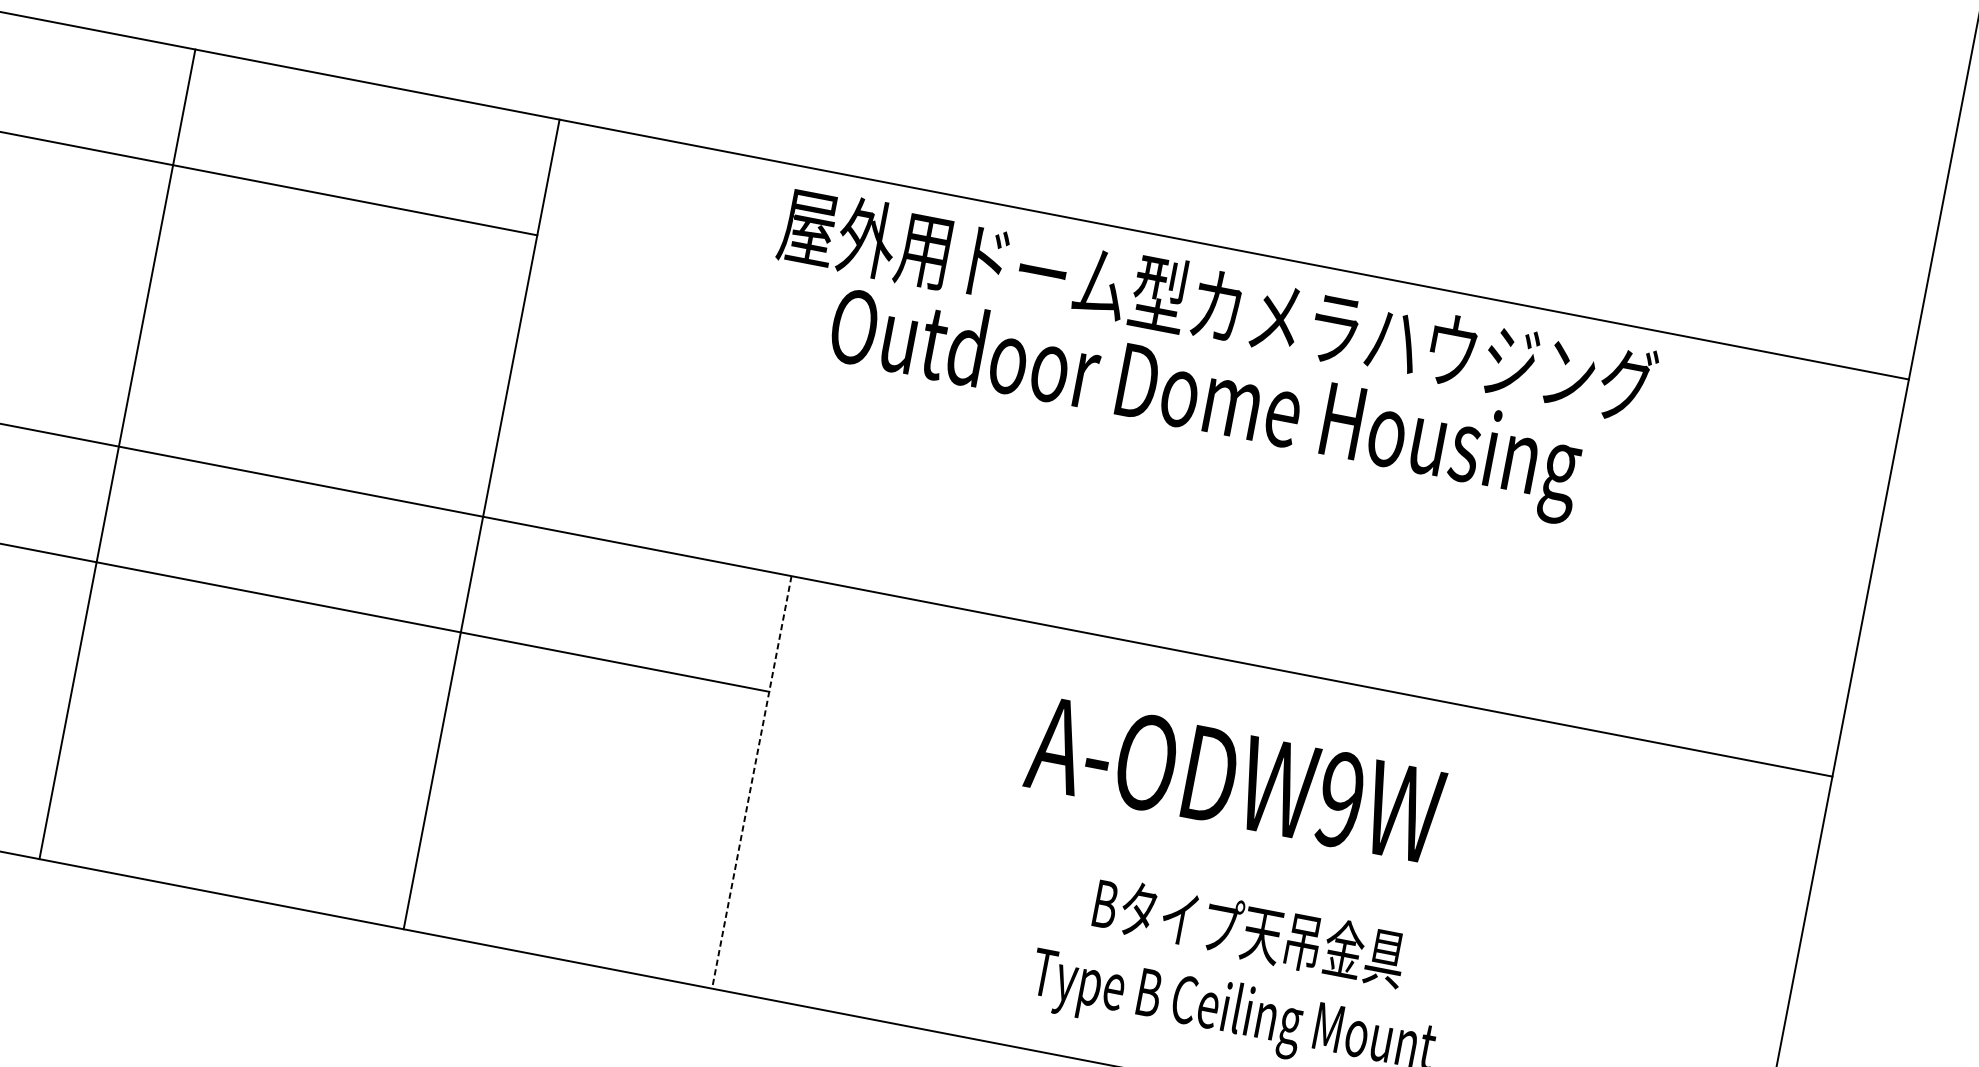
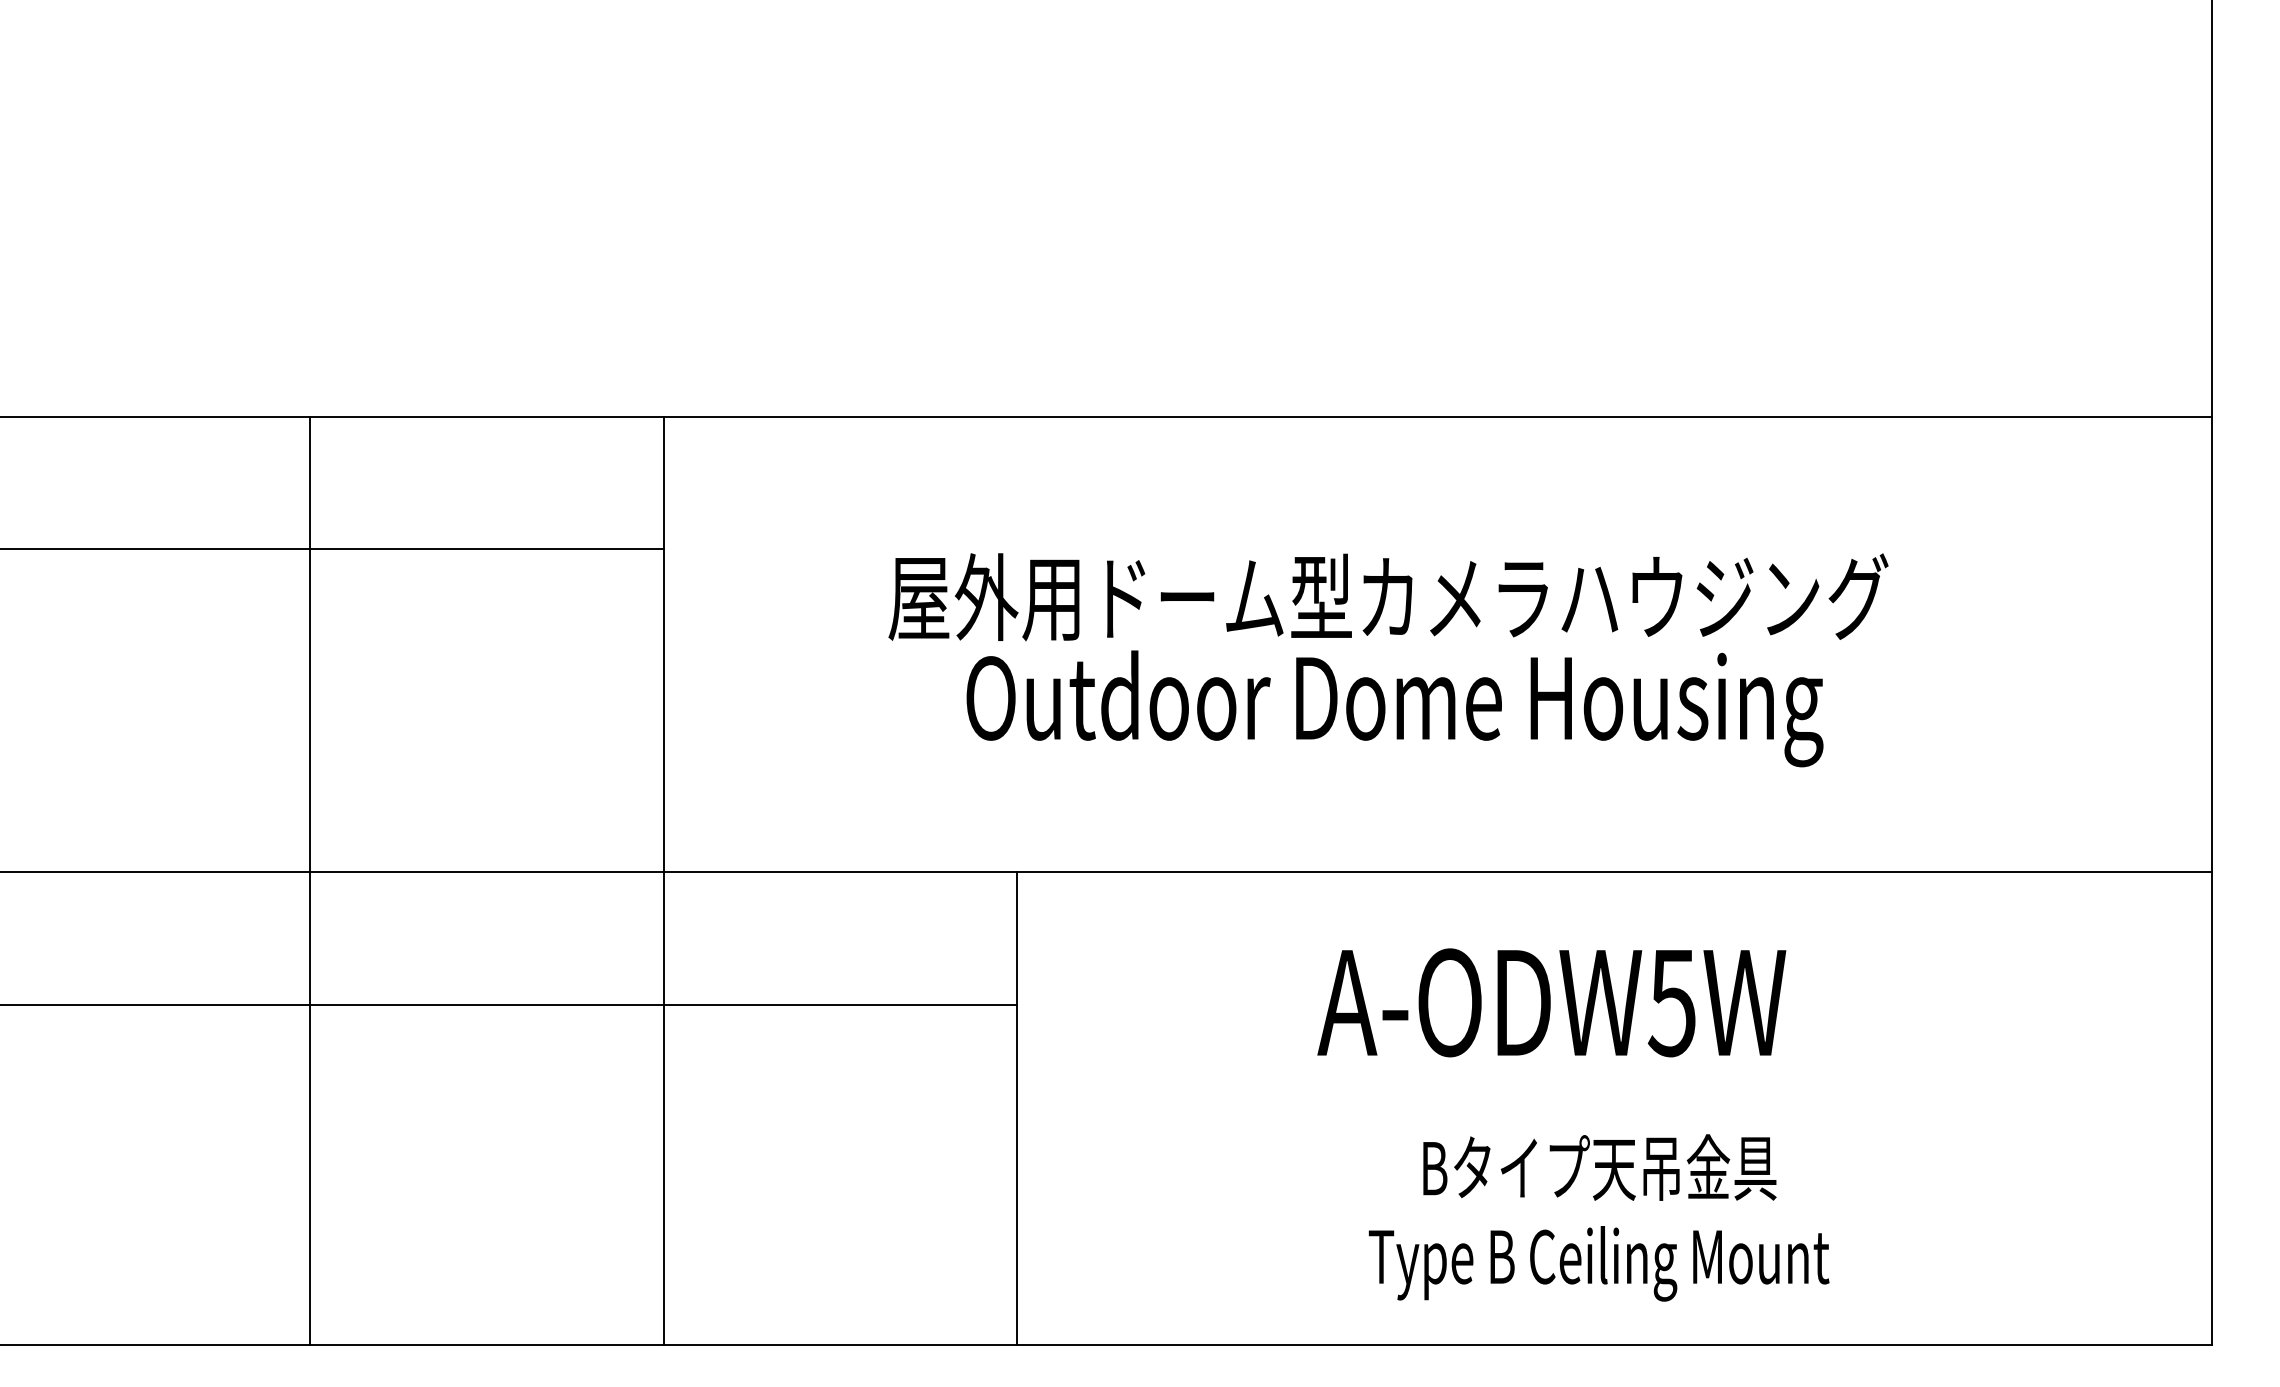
text: (1207, 360) -> (1388, 660), moved
line: (117, 453) -> (309, 880), moved
line: (751, 782) -> (1017, 1108), dashed -> solid
text: (1339, 799) -> (1671, 1002), A-ODW9W -> A-ODW5W

